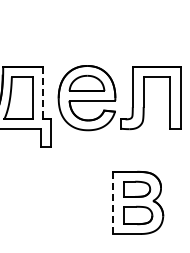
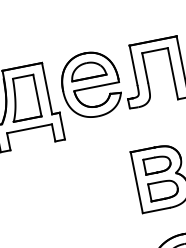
line: (43, 93) -> (47, 88), dashed -> solid
line: (113, 202) -> (137, 182), dashed -> solid

